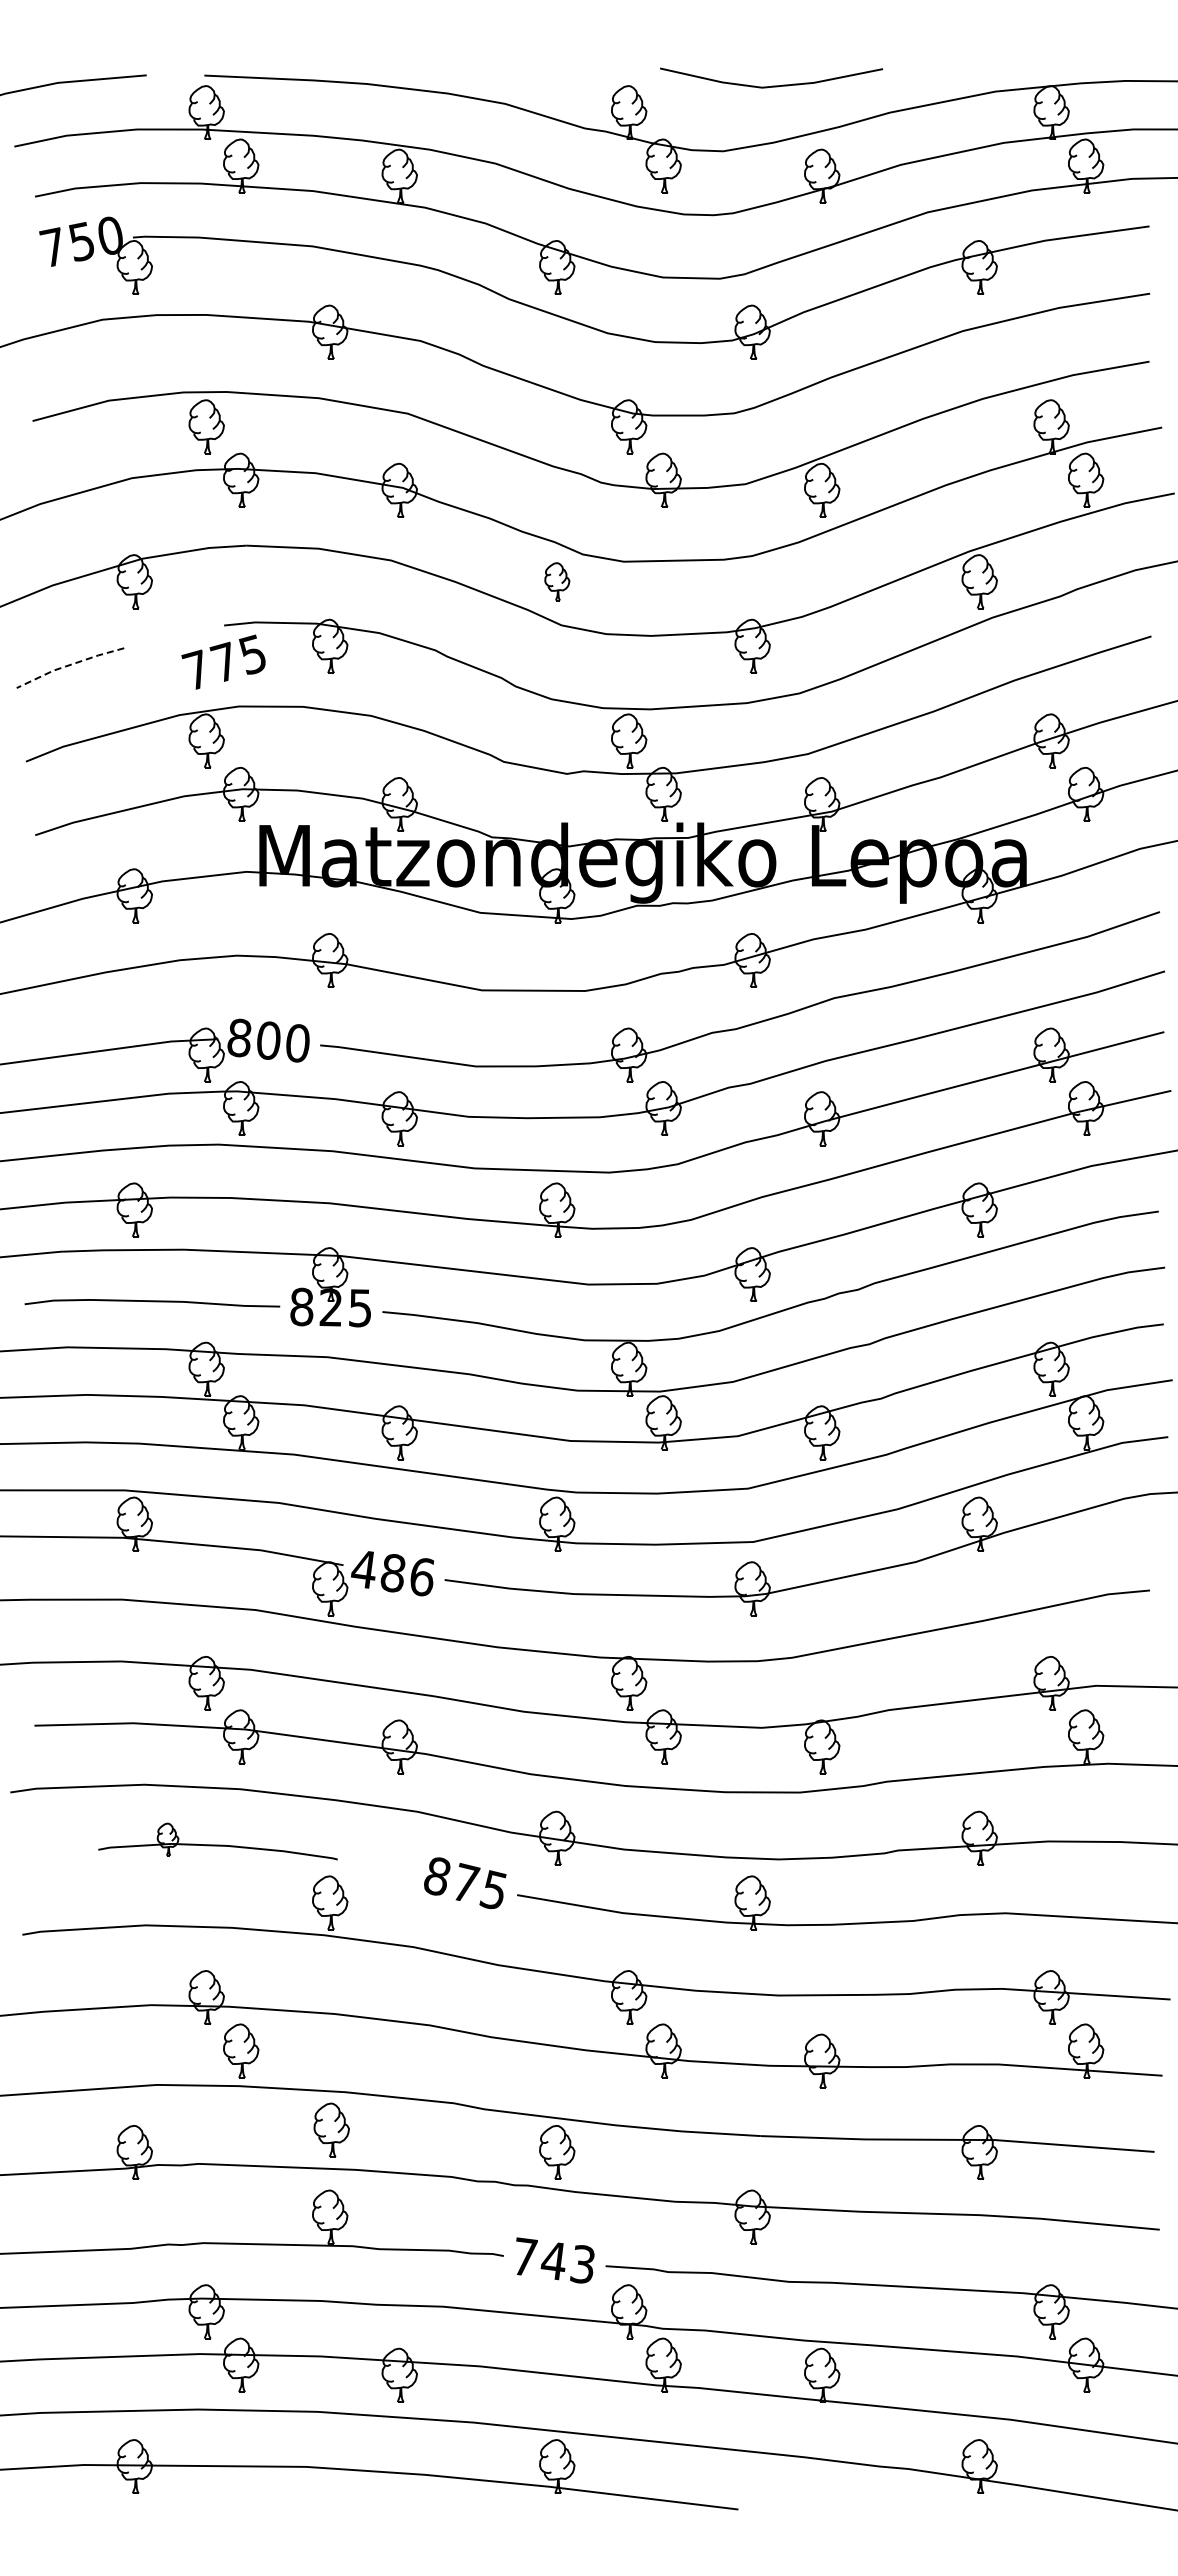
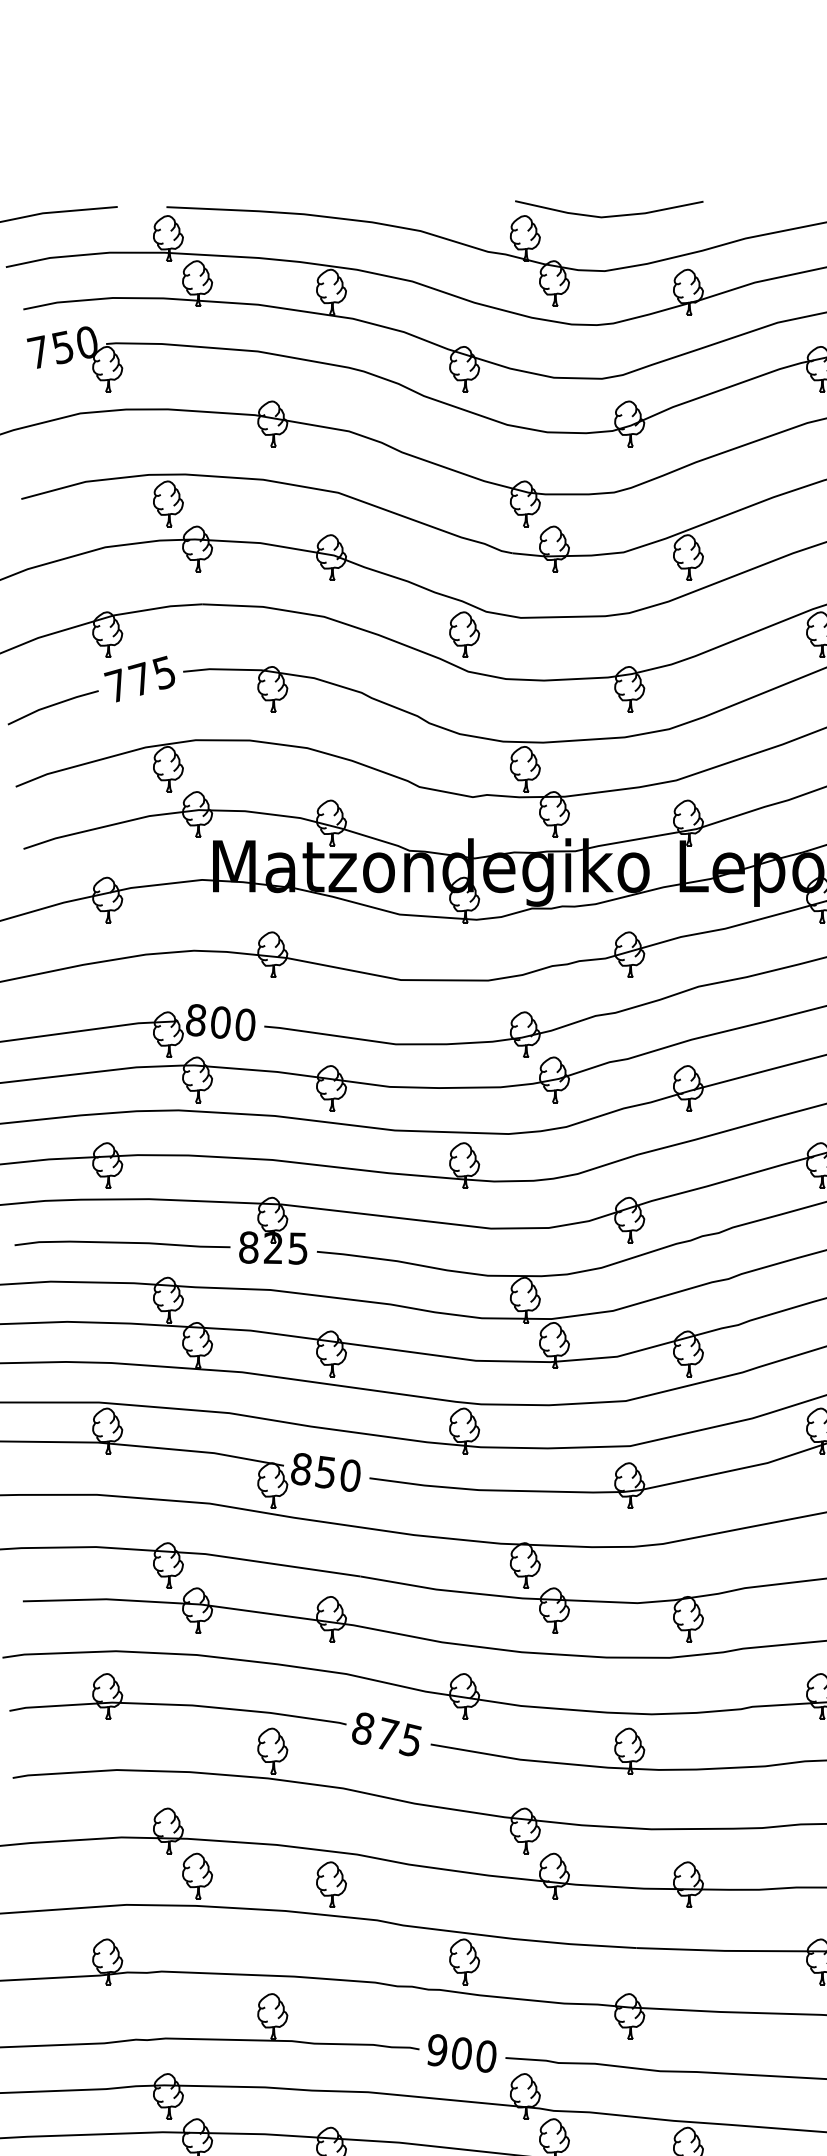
line: (771, 85) -> (609, 215), moved
part: (557, 581) -> (464, 634), size x1.43
text: (223, 661) -> (139, 678), moved
line: (69, 665) -> (52, 705), dashed -> solid
text: (392, 1573) -> (325, 1472), 486 -> 850
part: (217, 1841) -> (177, 1699), size x1.67
part: (331, 2129) -> (331, 1884), moved
text: (553, 2260) -> (461, 2053), 743 -> 900

